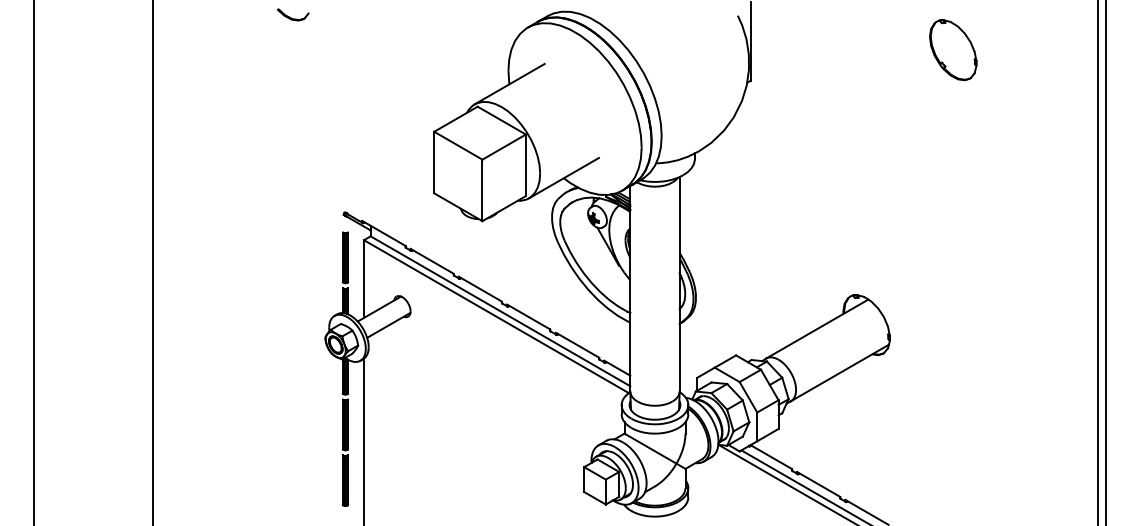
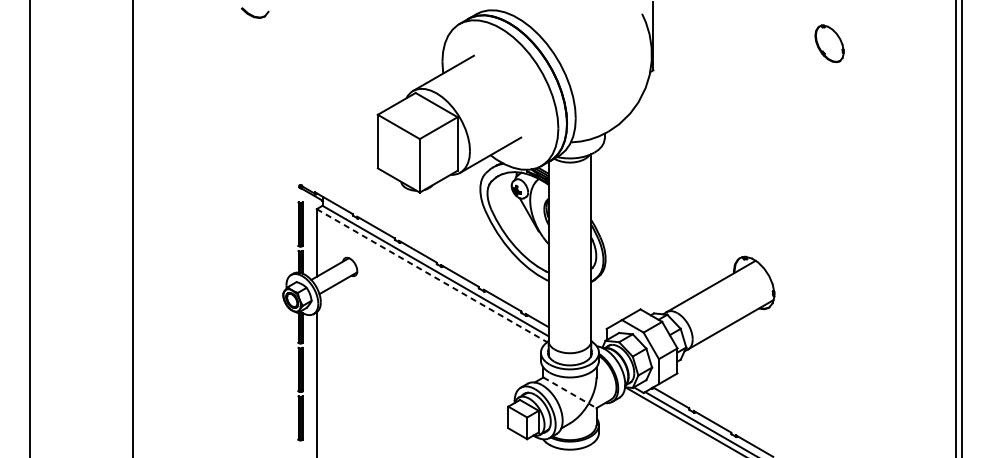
part: (953, 50) -> (829, 44), size x0.7
line: (496, 316) -> (432, 275), solid -> dashed
line: (655, 451) -> (570, 393), solid -> dashed

